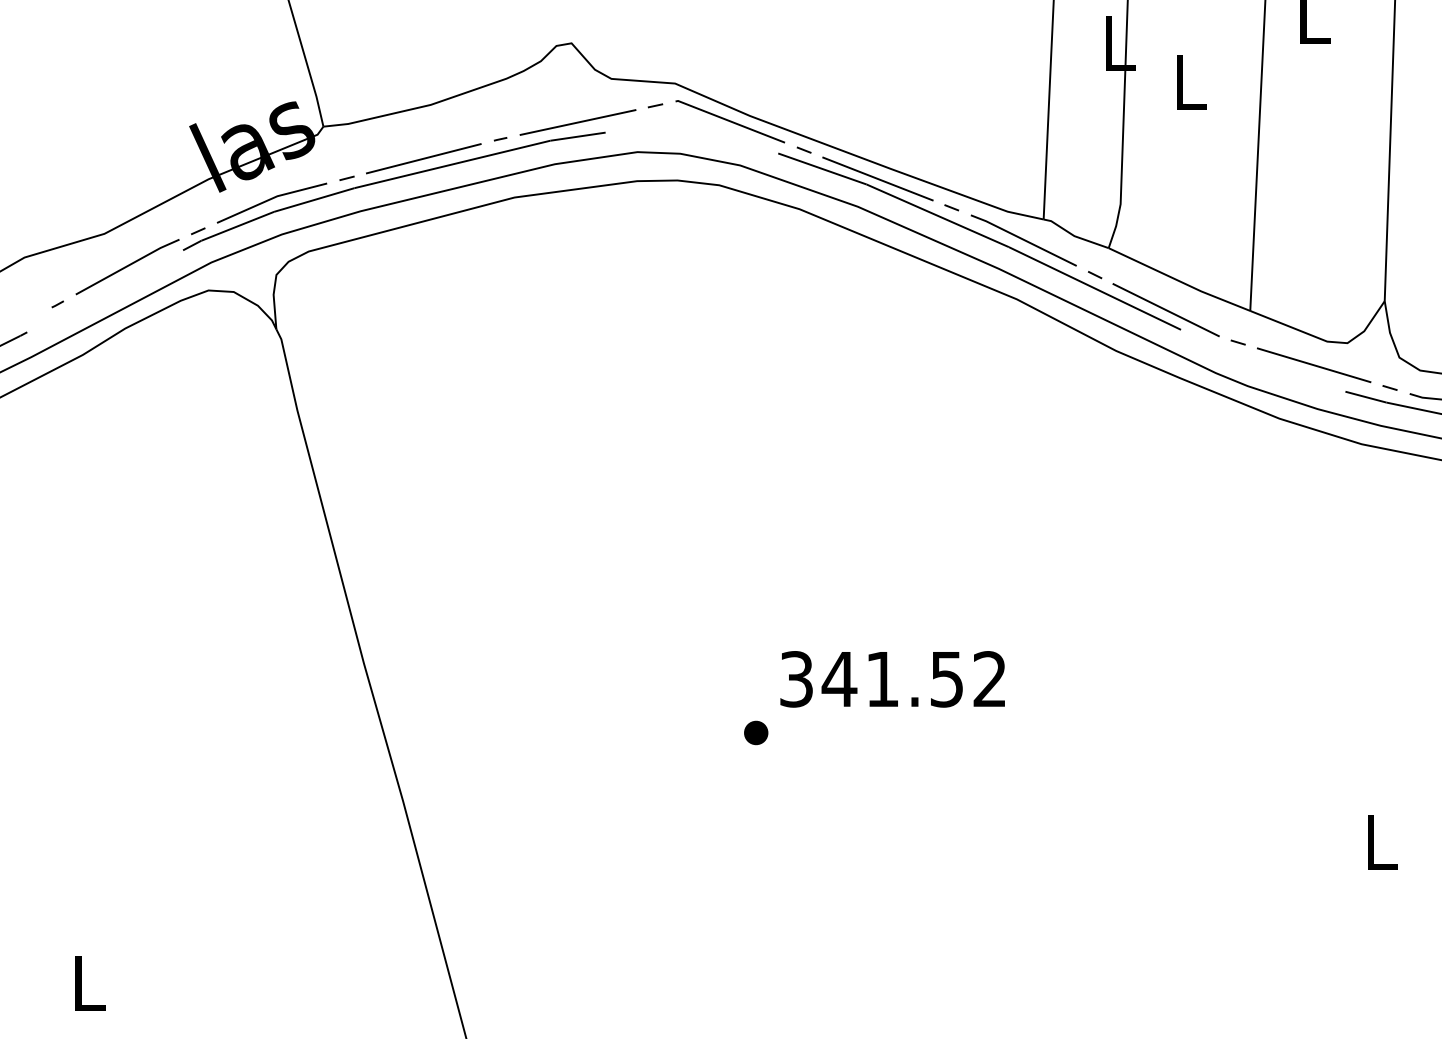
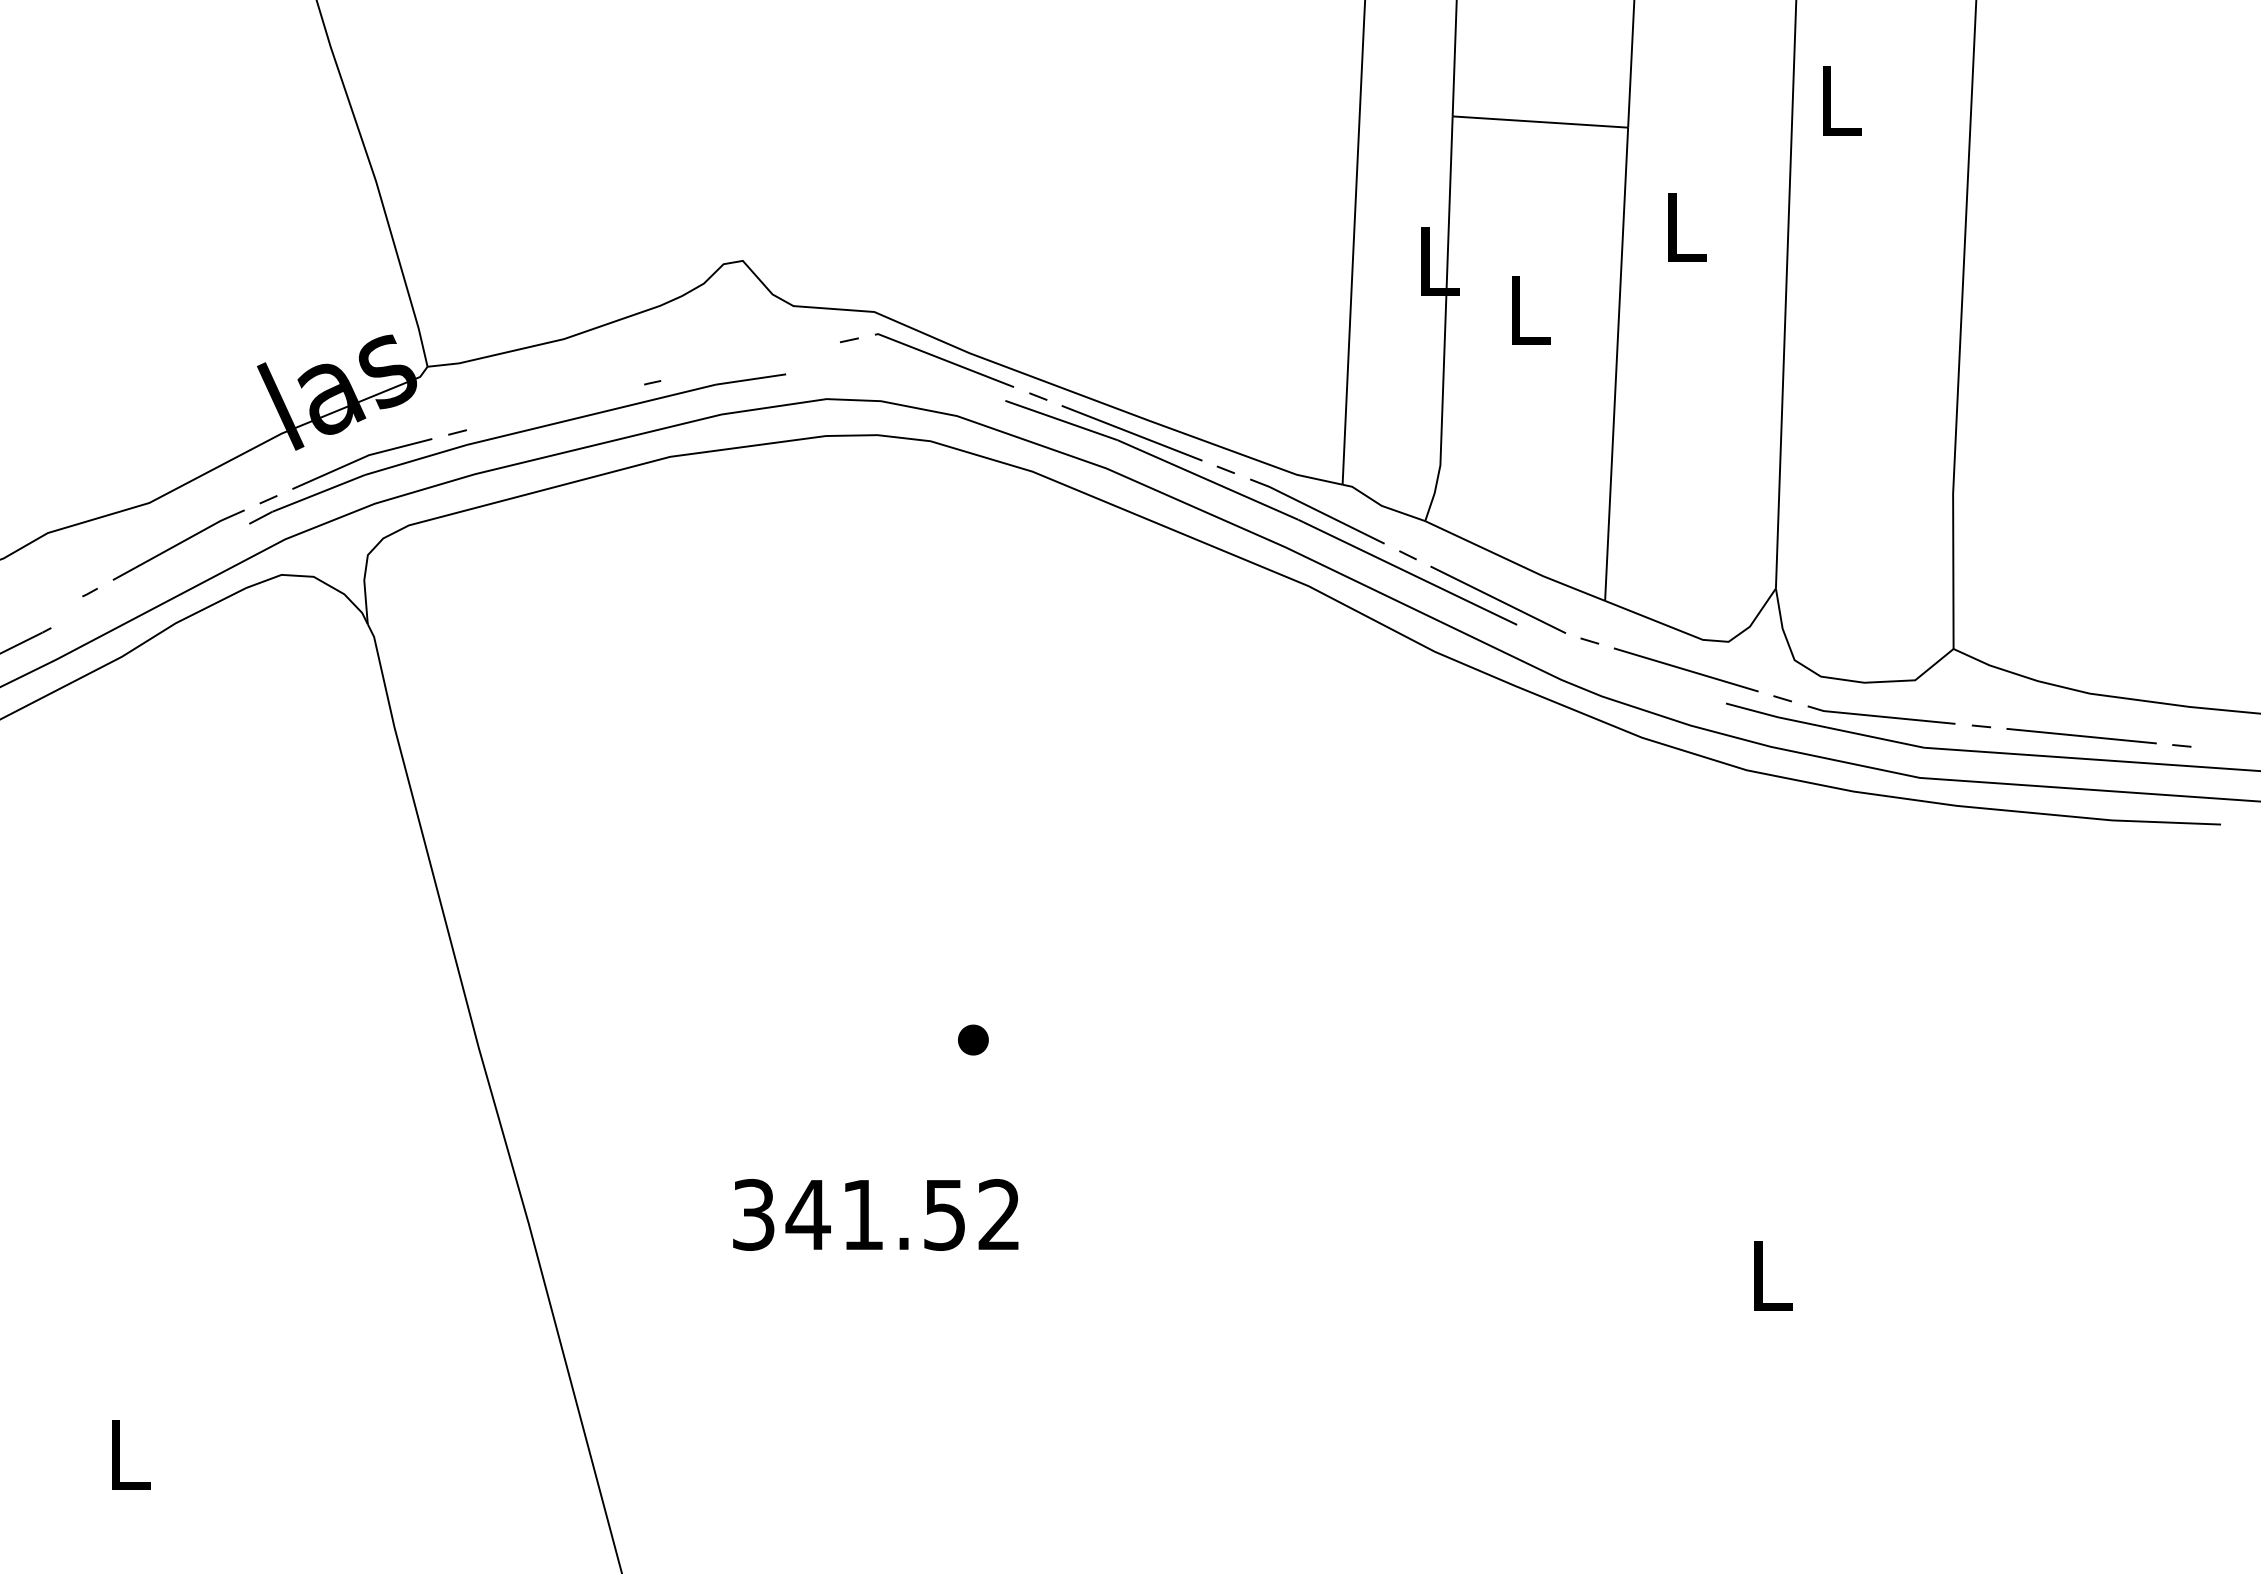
line: (577, 122) -> (750, 361), removed
line: (423, 158) -> (554, 407), removed
text: (892, 678) -> (875, 1214), moved
part: (756, 732) -> (973, 1039), moved

